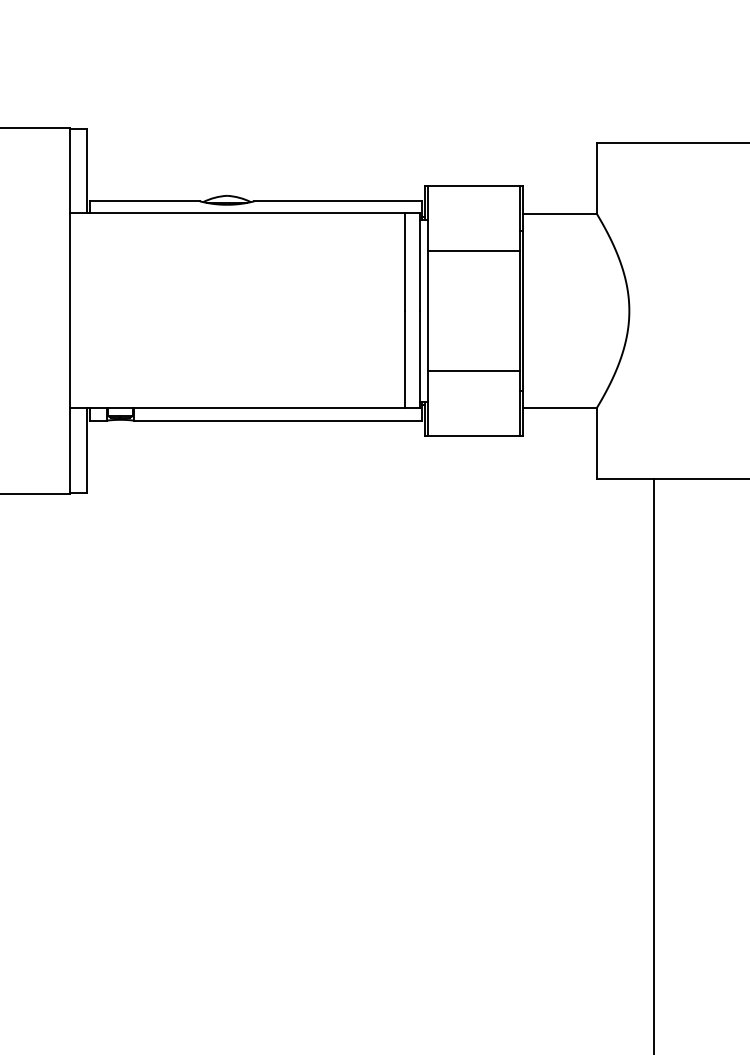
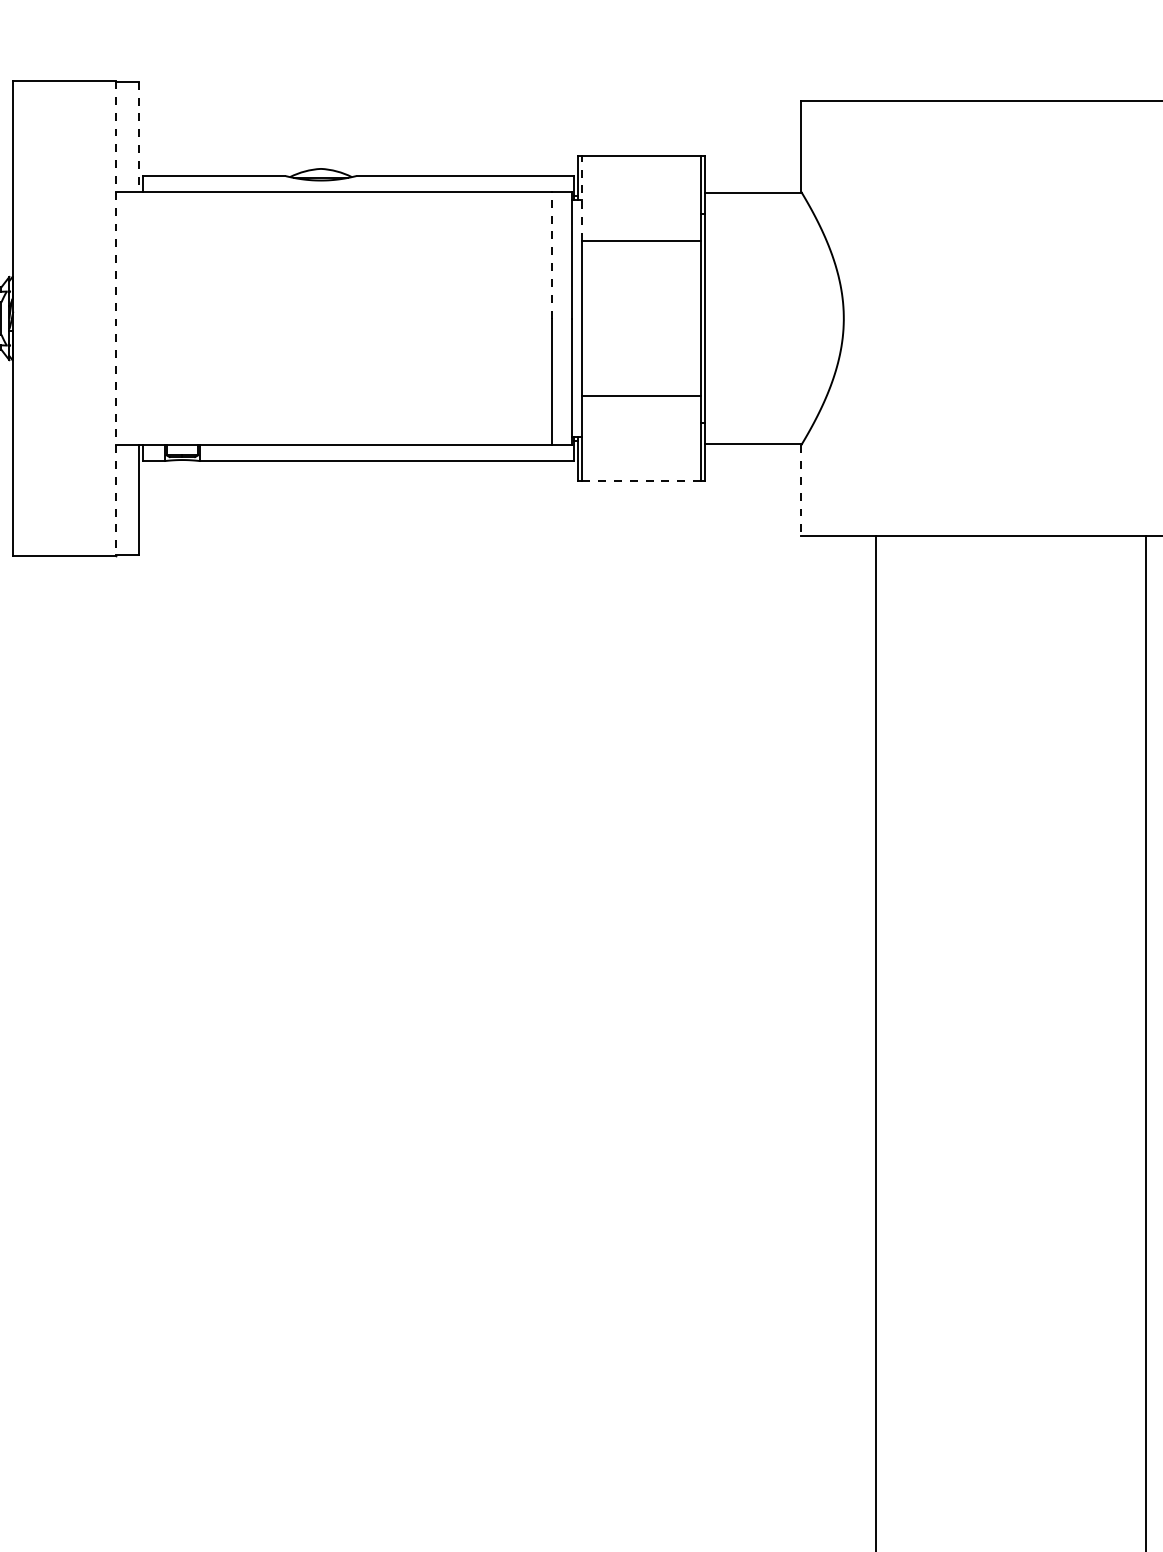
line: (86, 171) -> (138, 137), solid -> dashed
line: (428, 218) -> (582, 198), solid -> dashed
line: (404, 261) -> (551, 254), solid -> dashed
line: (69, 310) -> (116, 318), solid -> dashed
line: (474, 435) -> (642, 480), solid -> dashed
line: (596, 443) -> (801, 490), solid -> dashed

